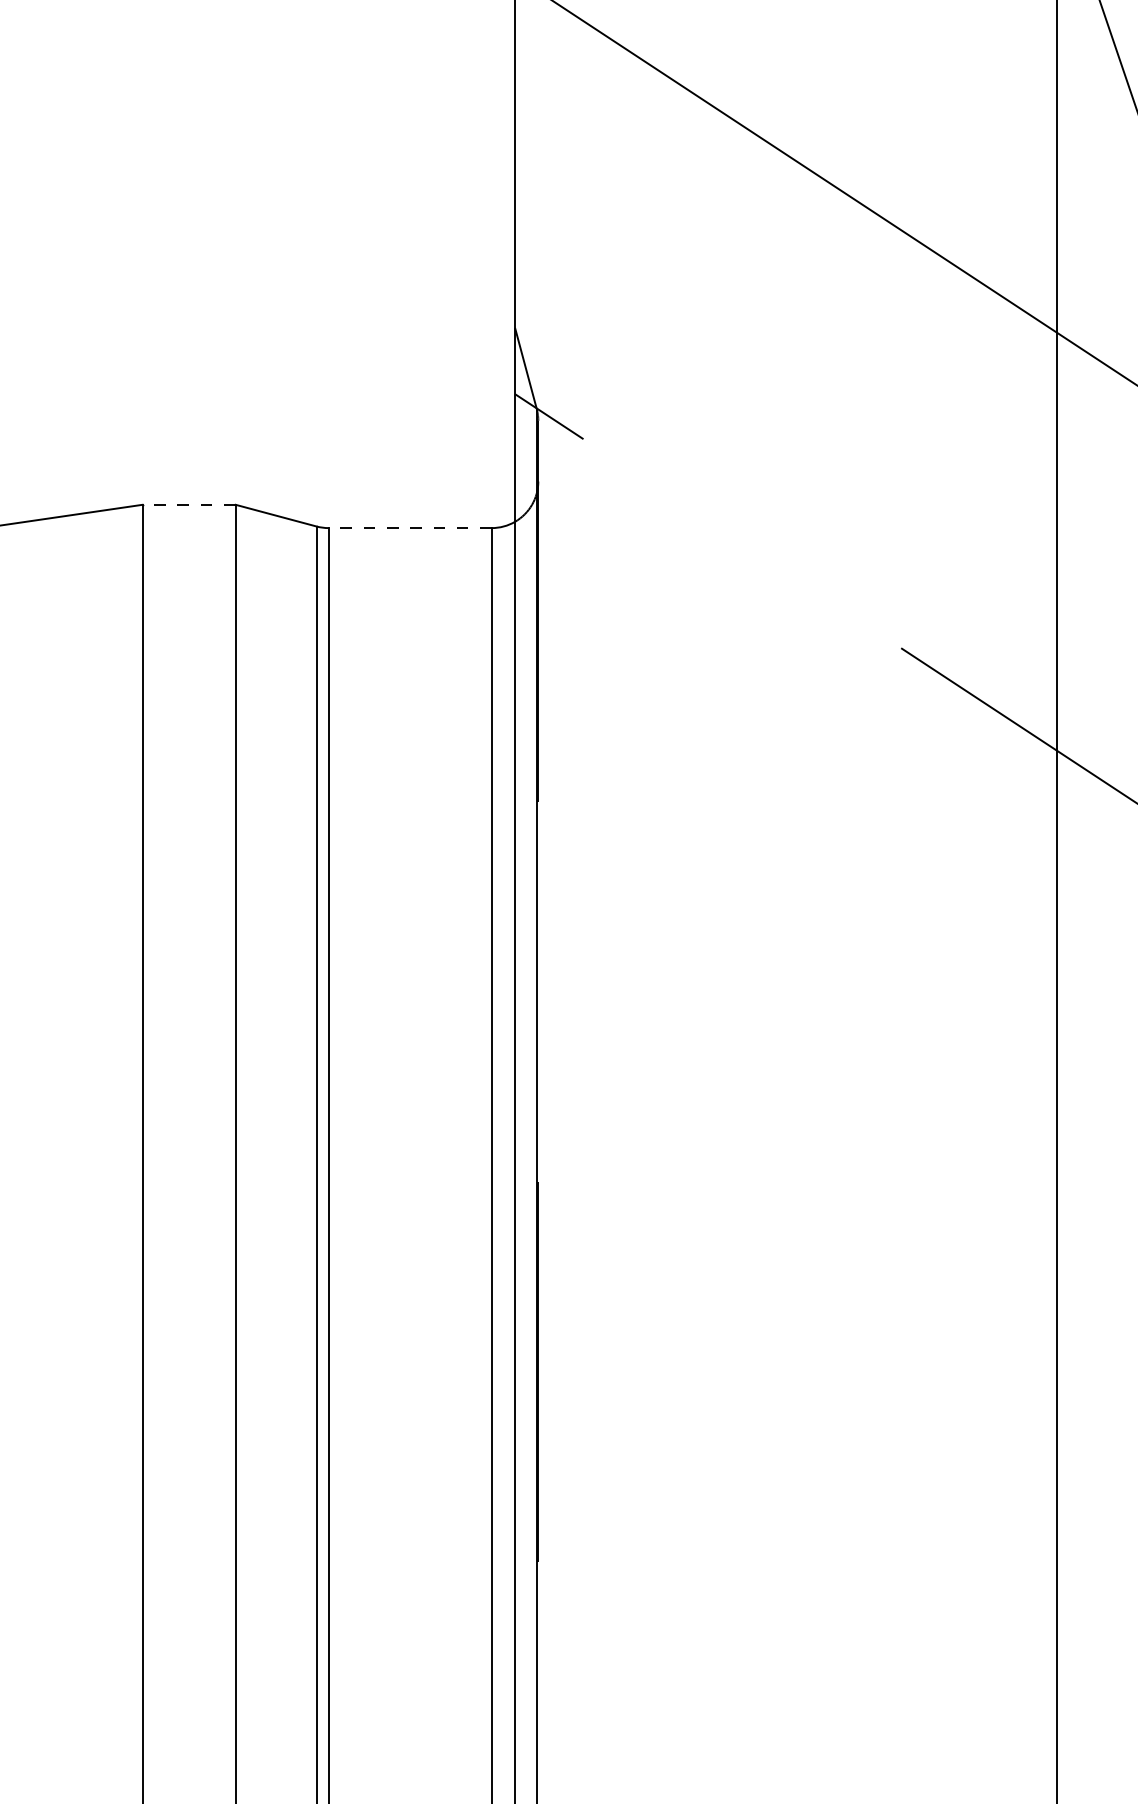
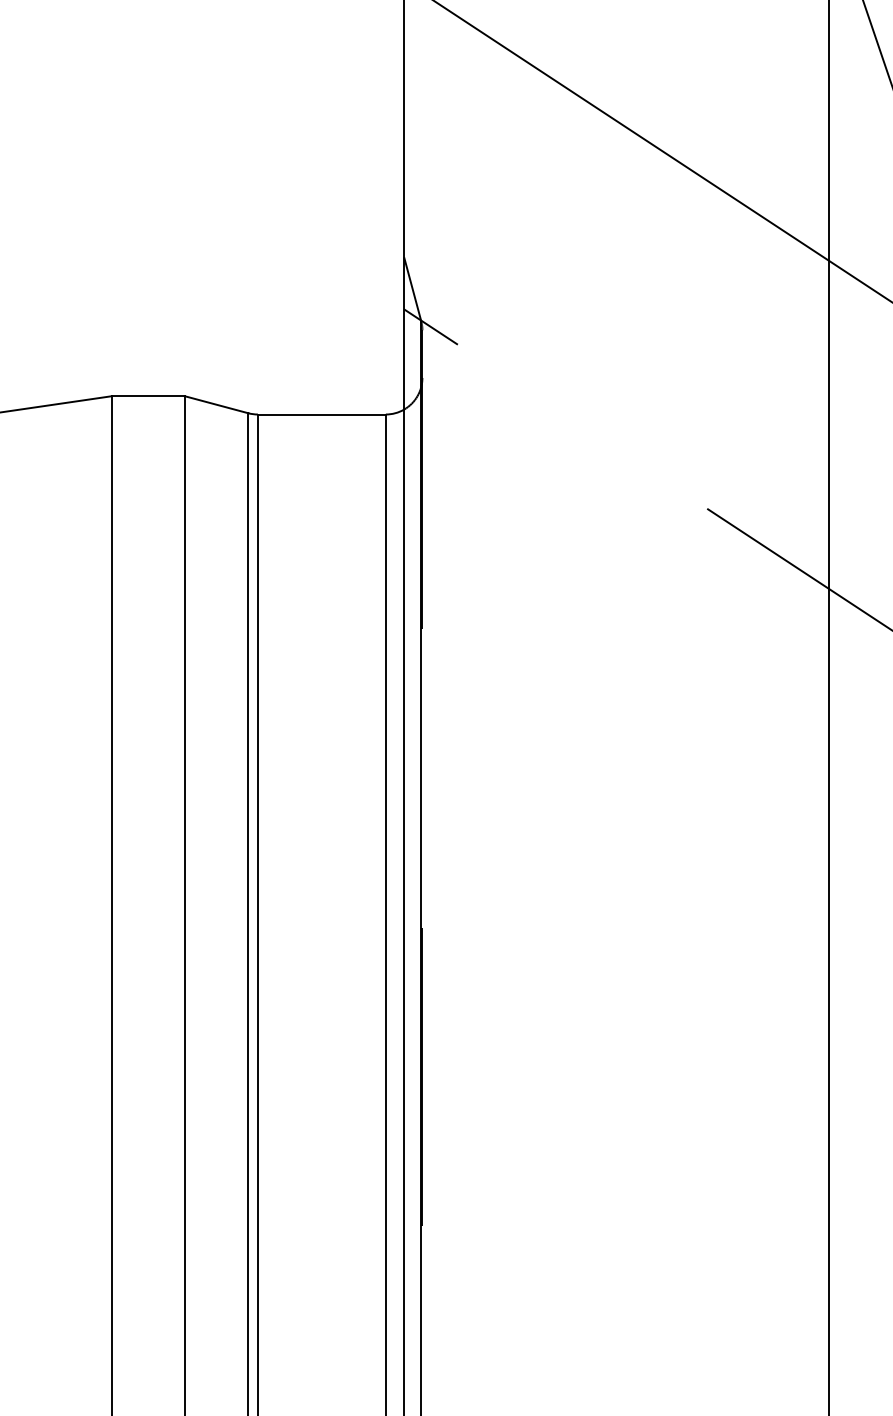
line: (189, 505) -> (148, 396), dashed -> solid
line: (409, 528) -> (321, 414), dashed -> solid

